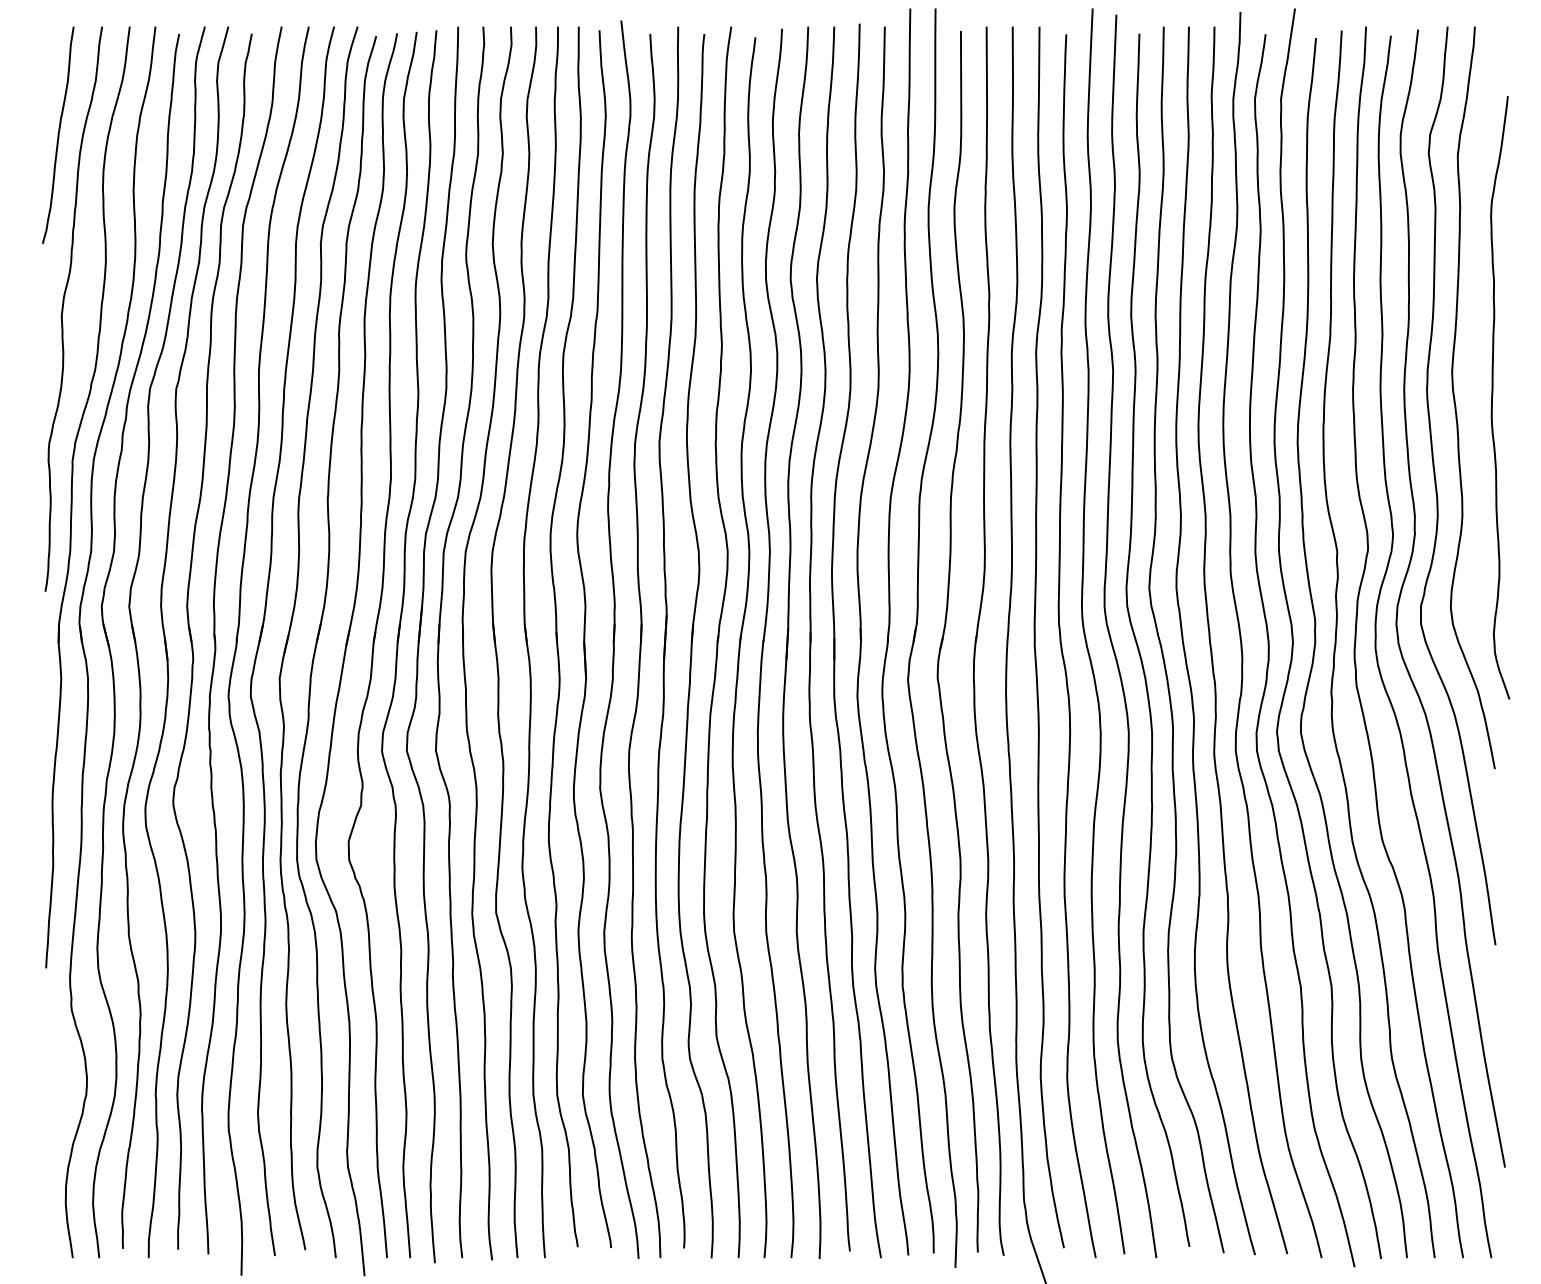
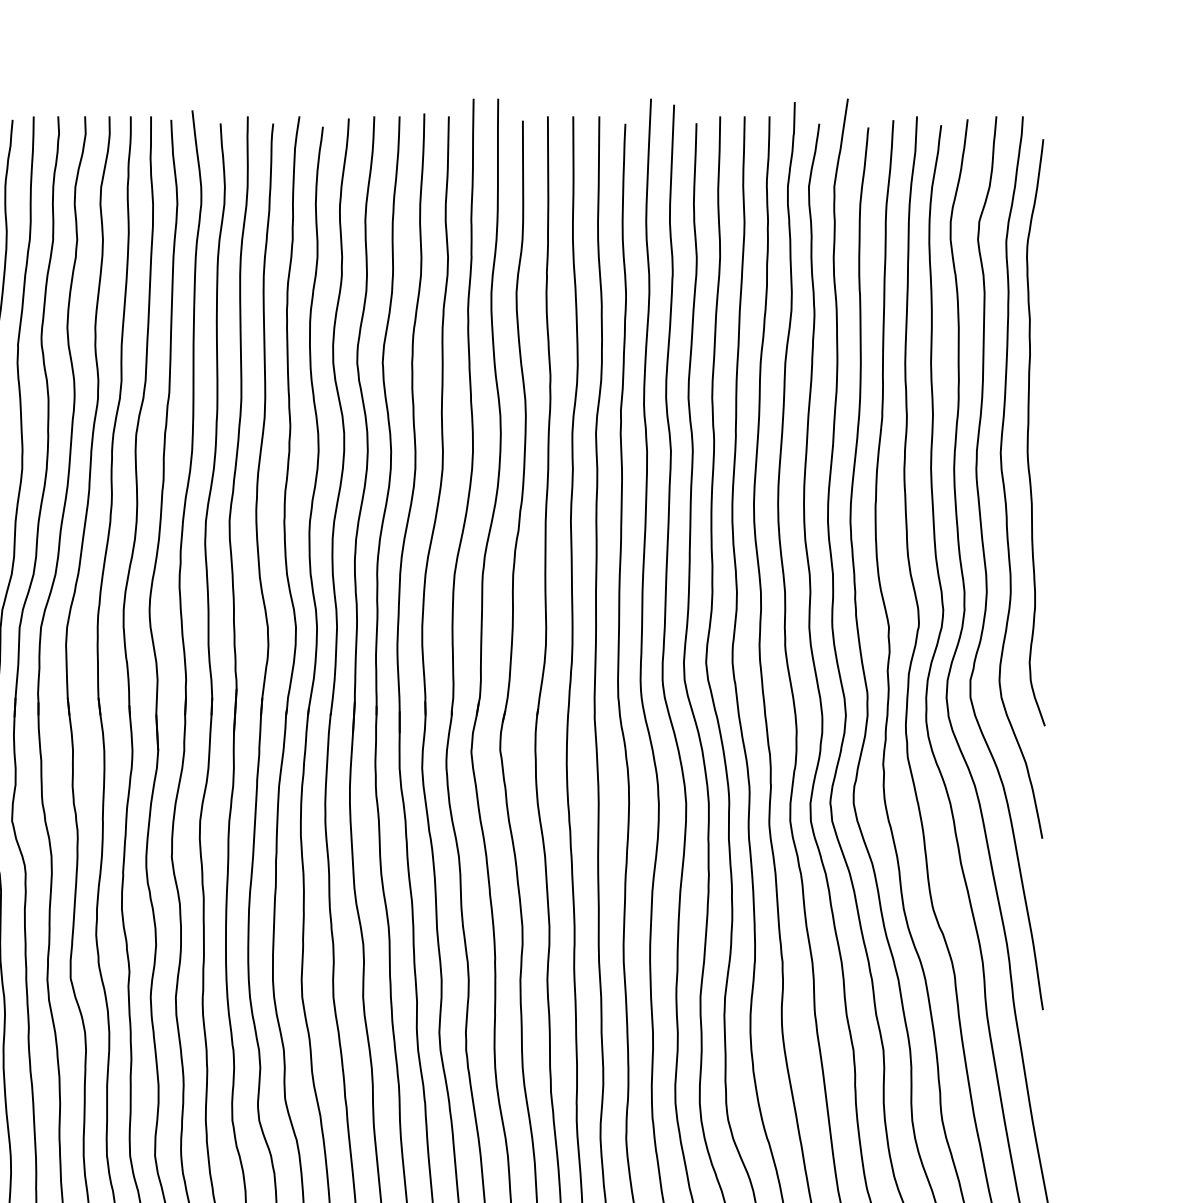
curve: (1493, 395) -> (1029, 430), moved

